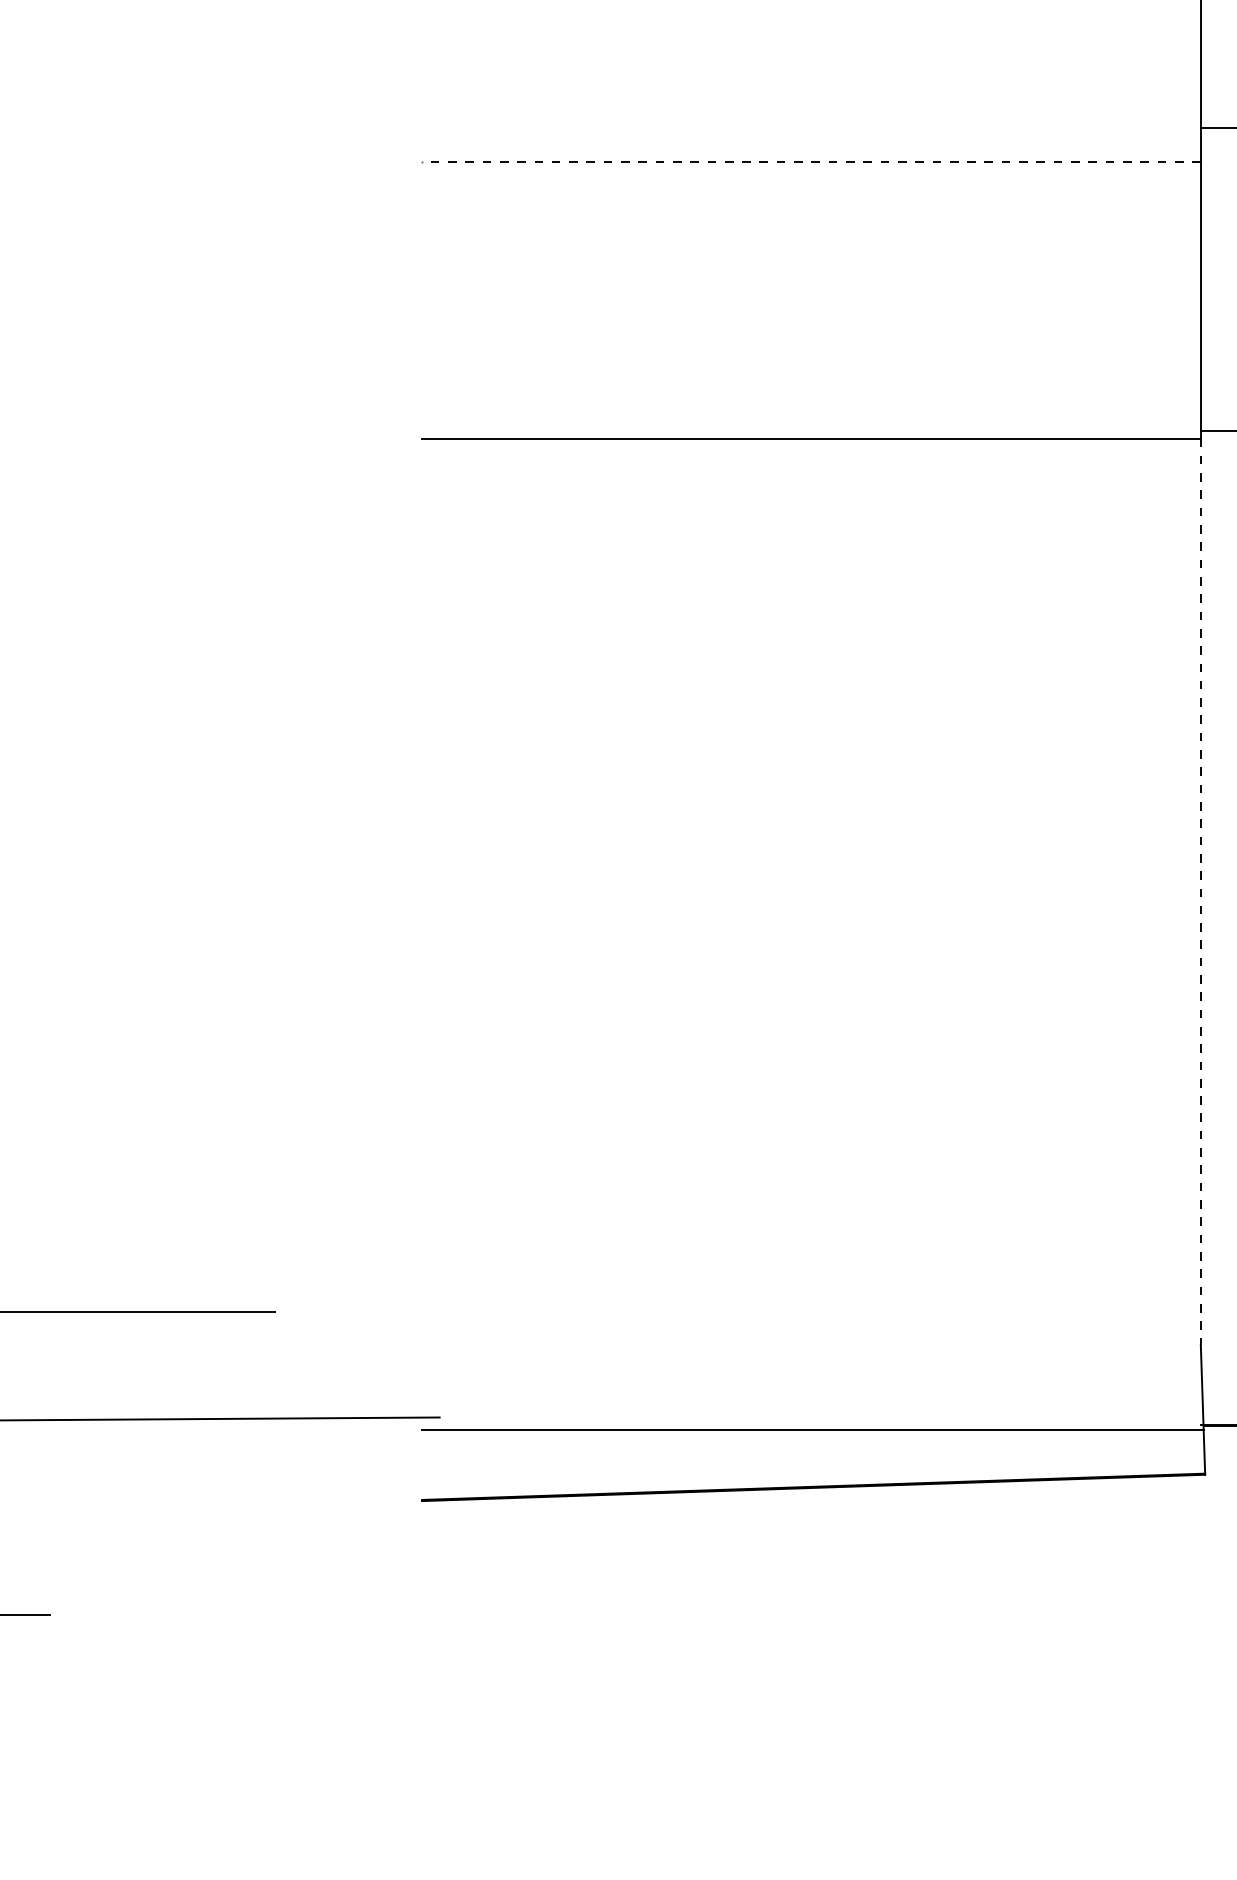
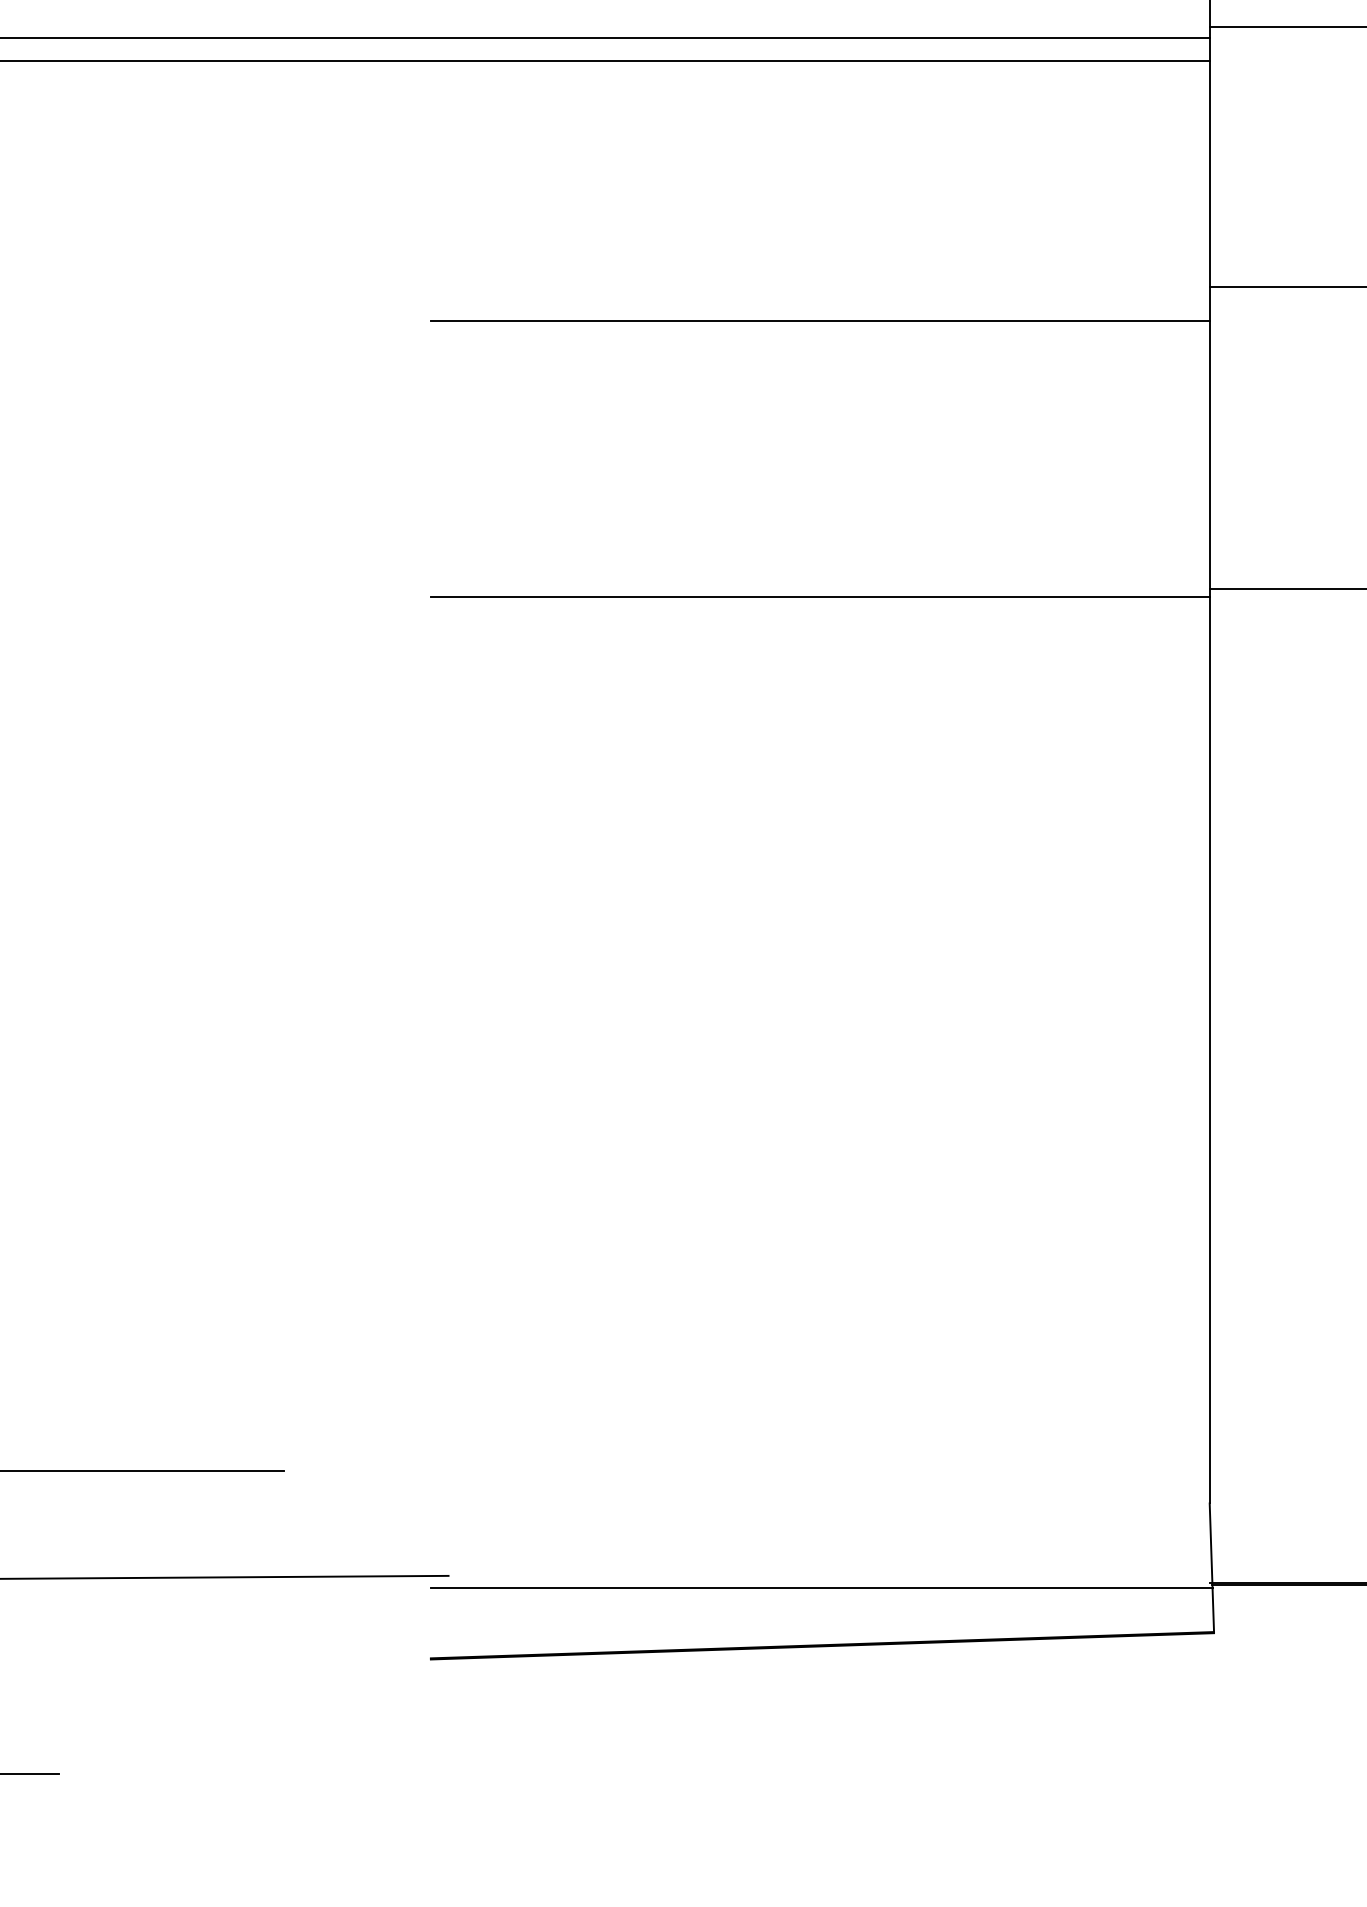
line: (810, 162) -> (819, 320), dashed -> solid
line: (1200, 892) -> (1209, 1050), dashed -> solid

